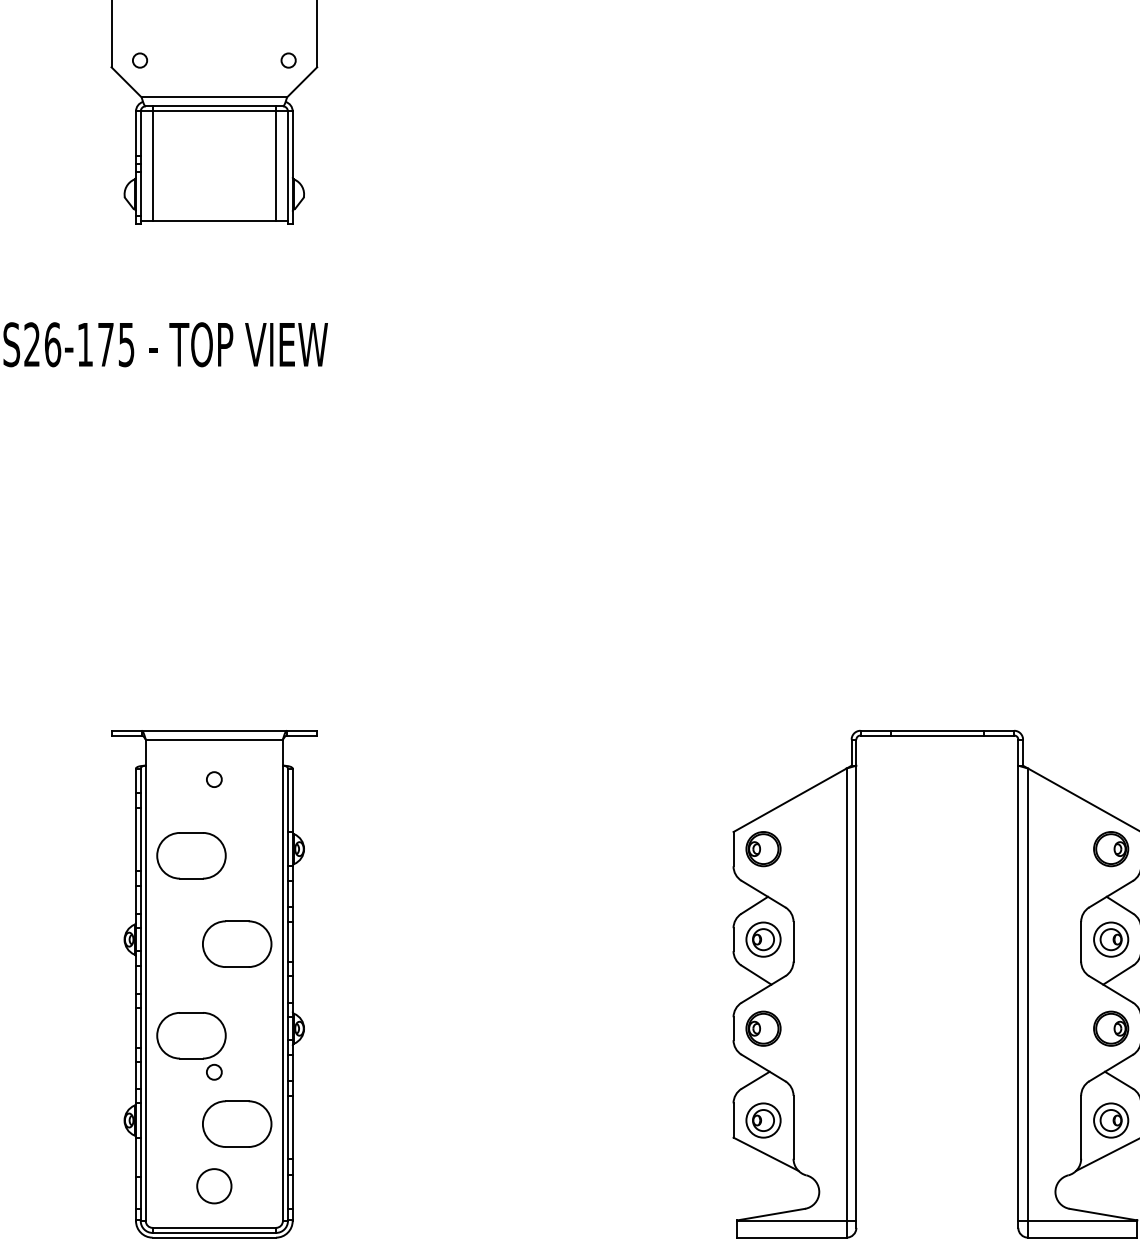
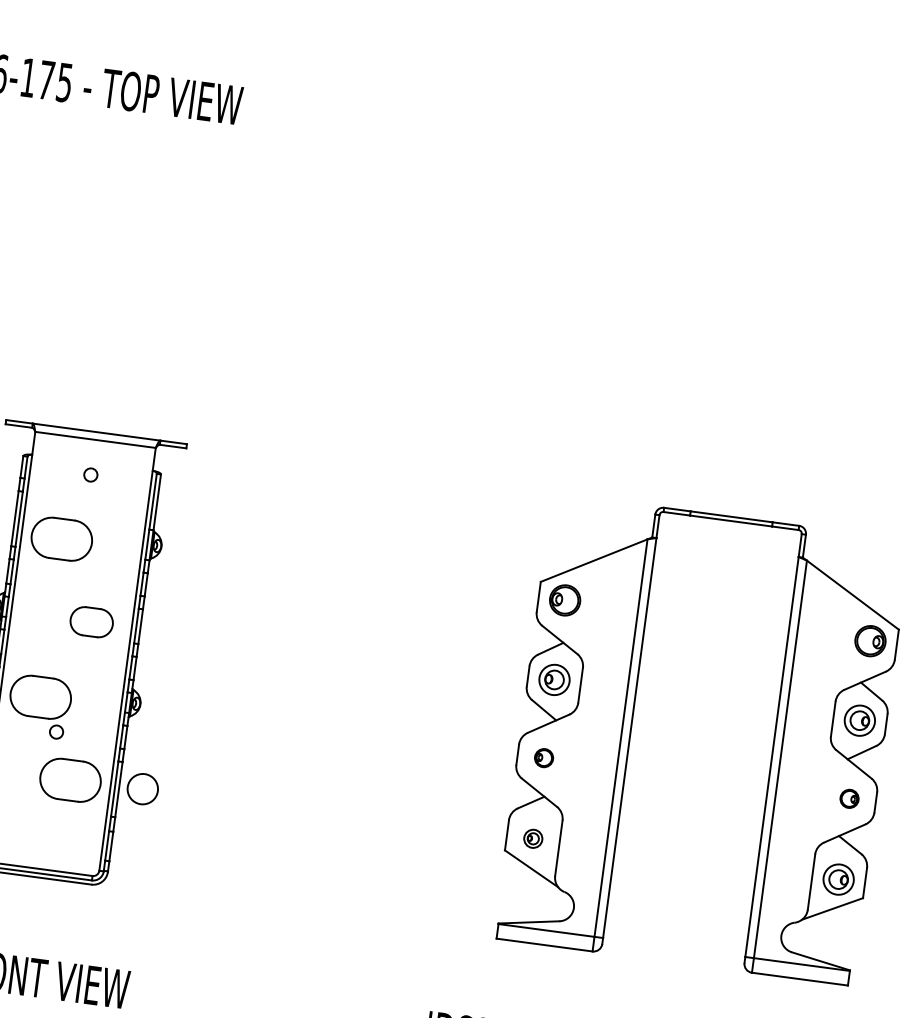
part: (237, 943) -> (91, 621), size x0.7
part: (763, 1028) -> (544, 758), size x0.6
part: (1111, 1028) -> (849, 798), size x0.6
part: (763, 1120) -> (533, 838), size x0.6
circle: (214, 1186) -> (142, 789), moved

